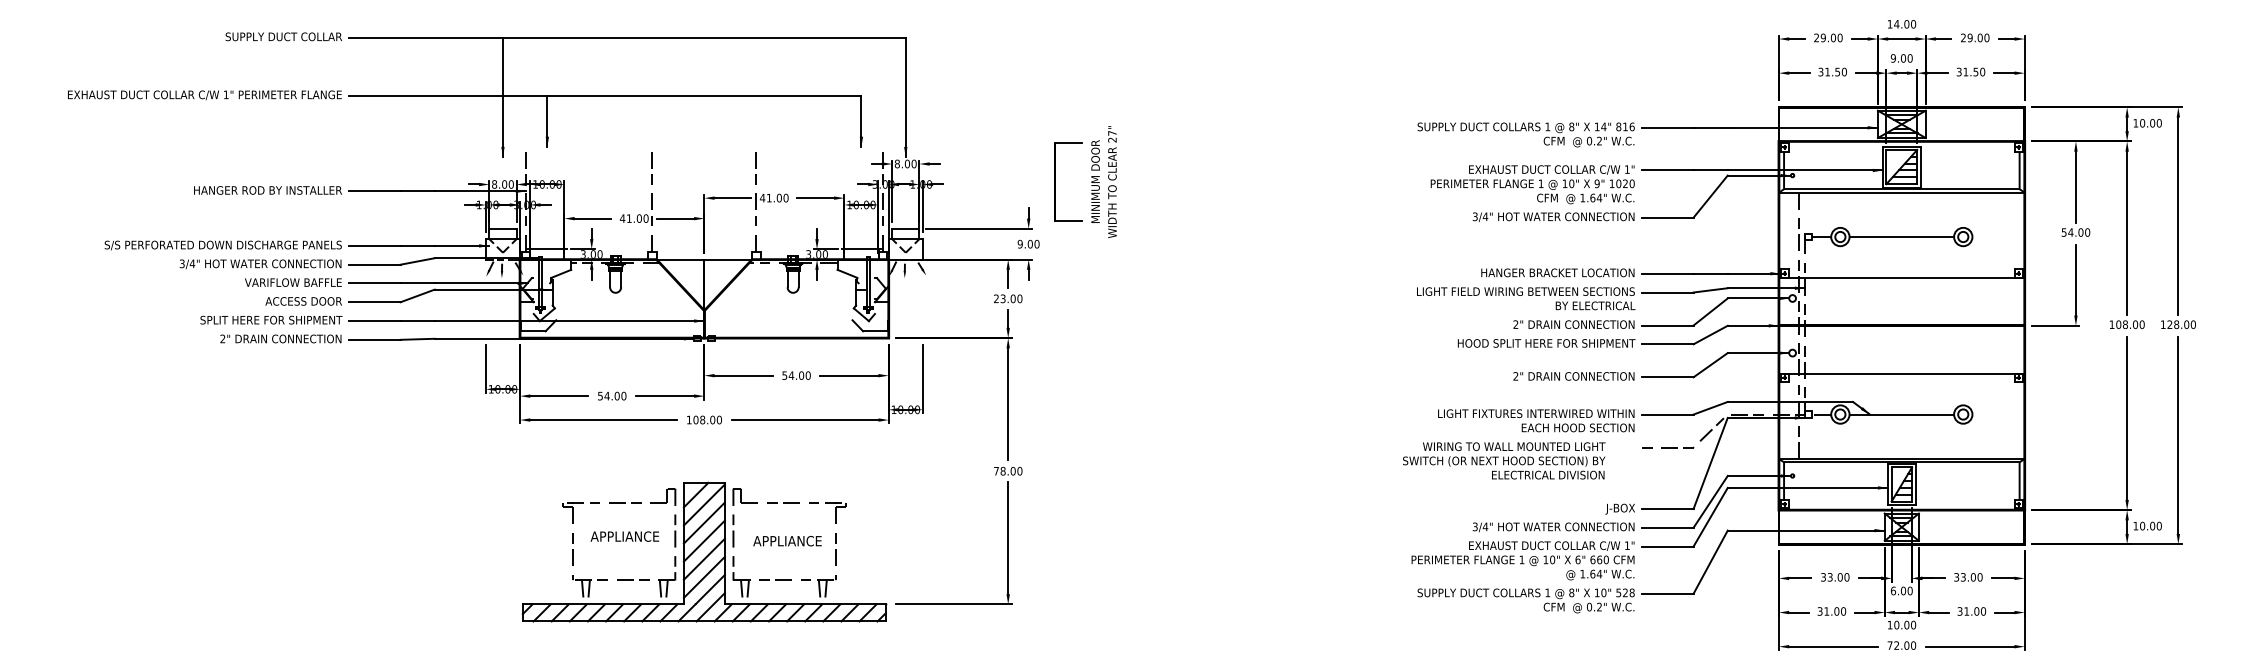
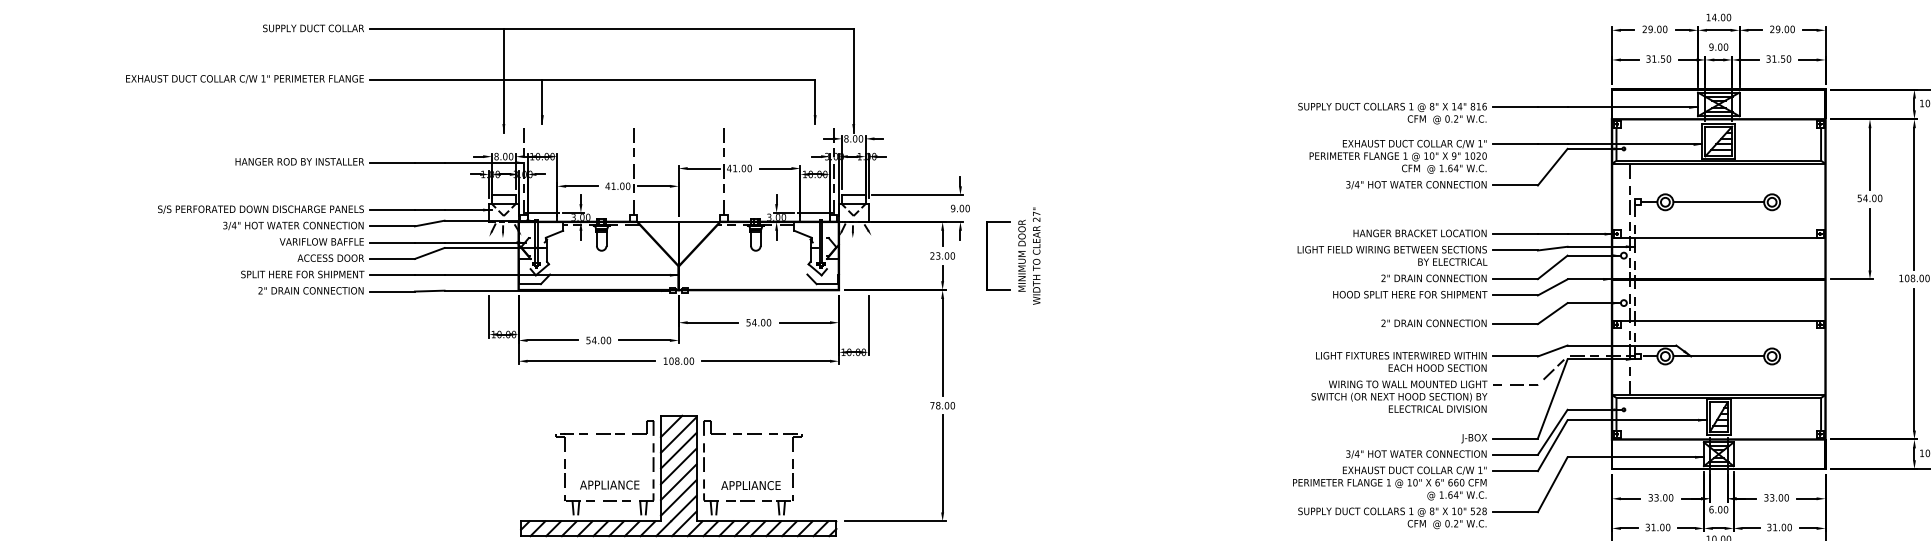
part: (1085, 181) -> (1013, 255), moved
text: (1504, 460) -> (1399, 396), moved
text: (624, 536) -> (609, 484), moved
text: (787, 541) -> (750, 485), moved

